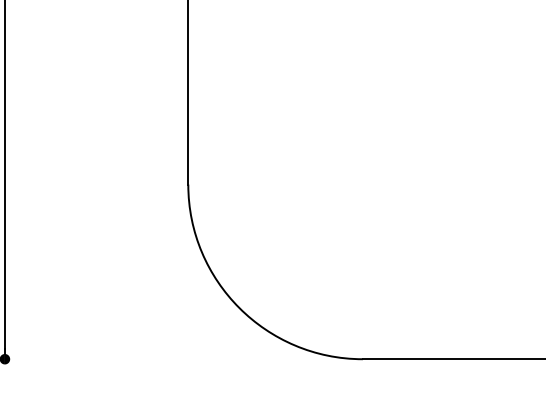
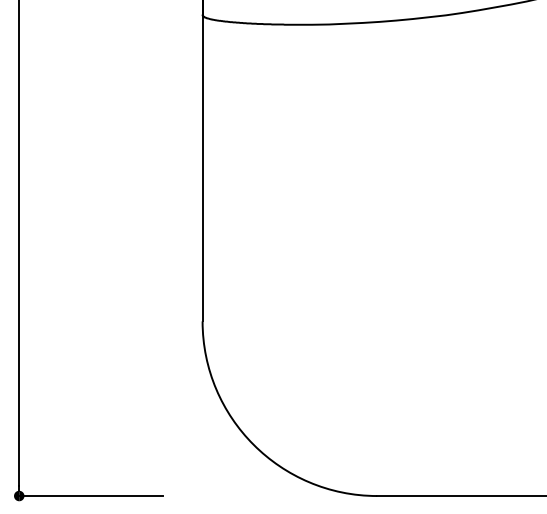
line: (77, 359) -> (91, 496), added

